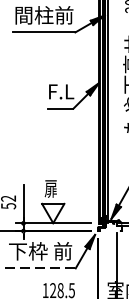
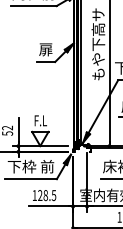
text: (61, 91) -> (46, 49), F.L -> 扉
text: (53, 188) -> (40, 120), 扉 -> F.L
line: (41, 268) -> (31, 179), dashed -> solid

